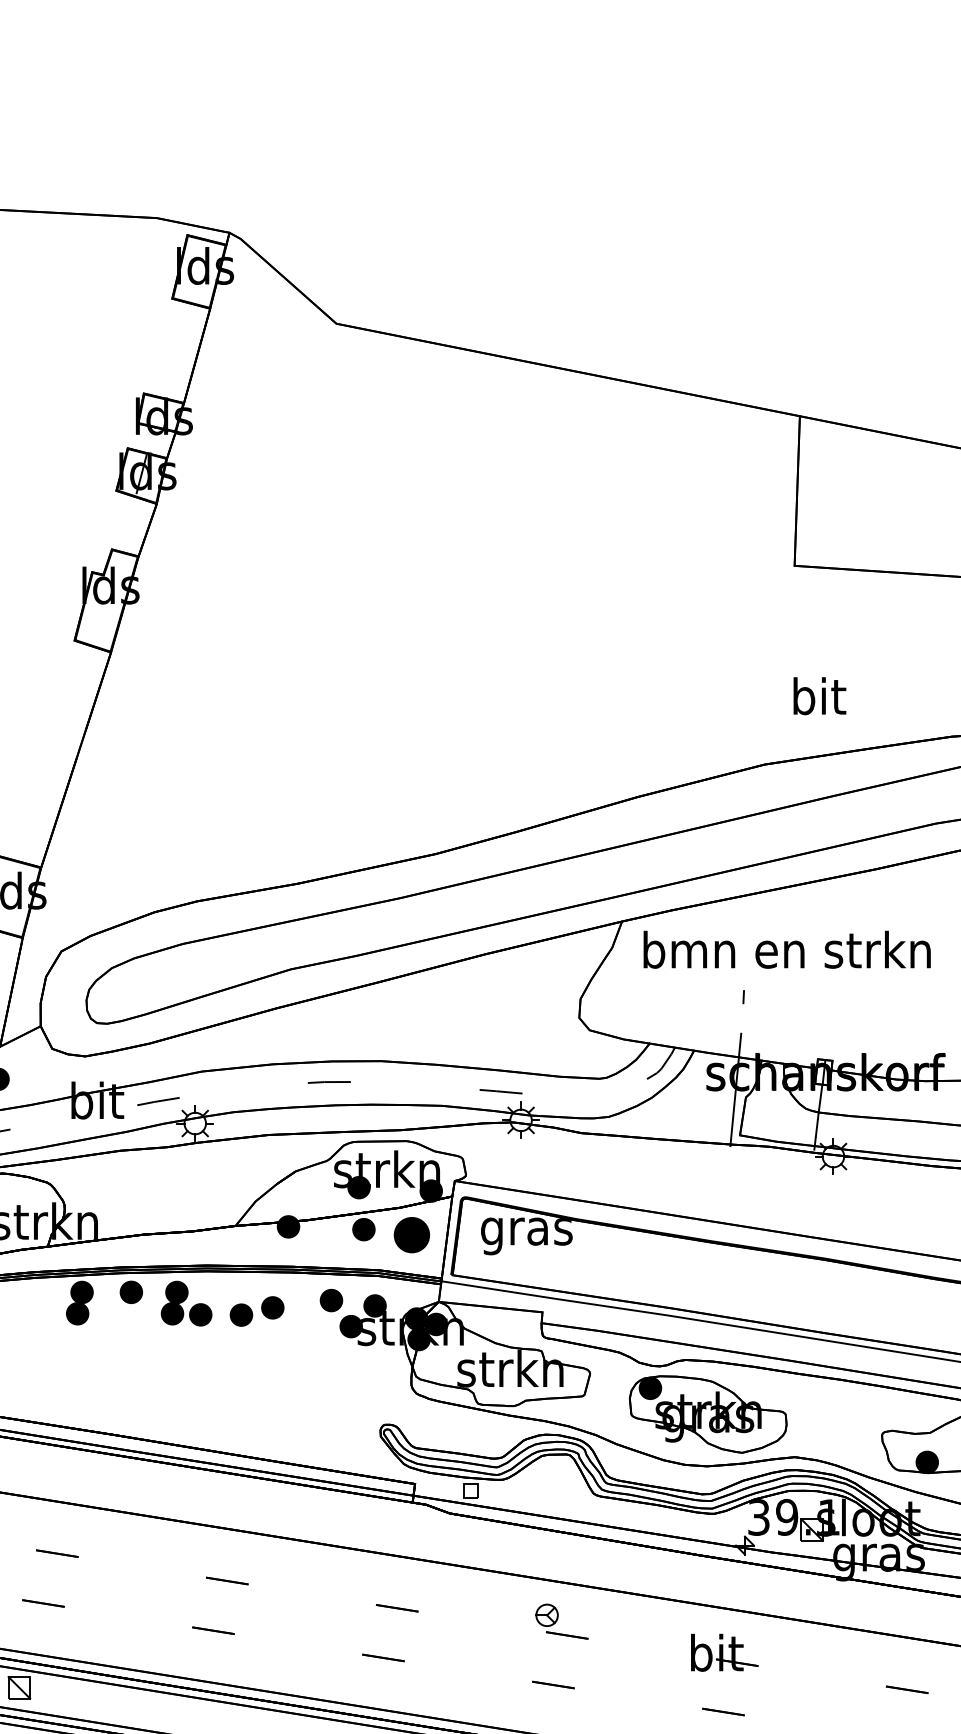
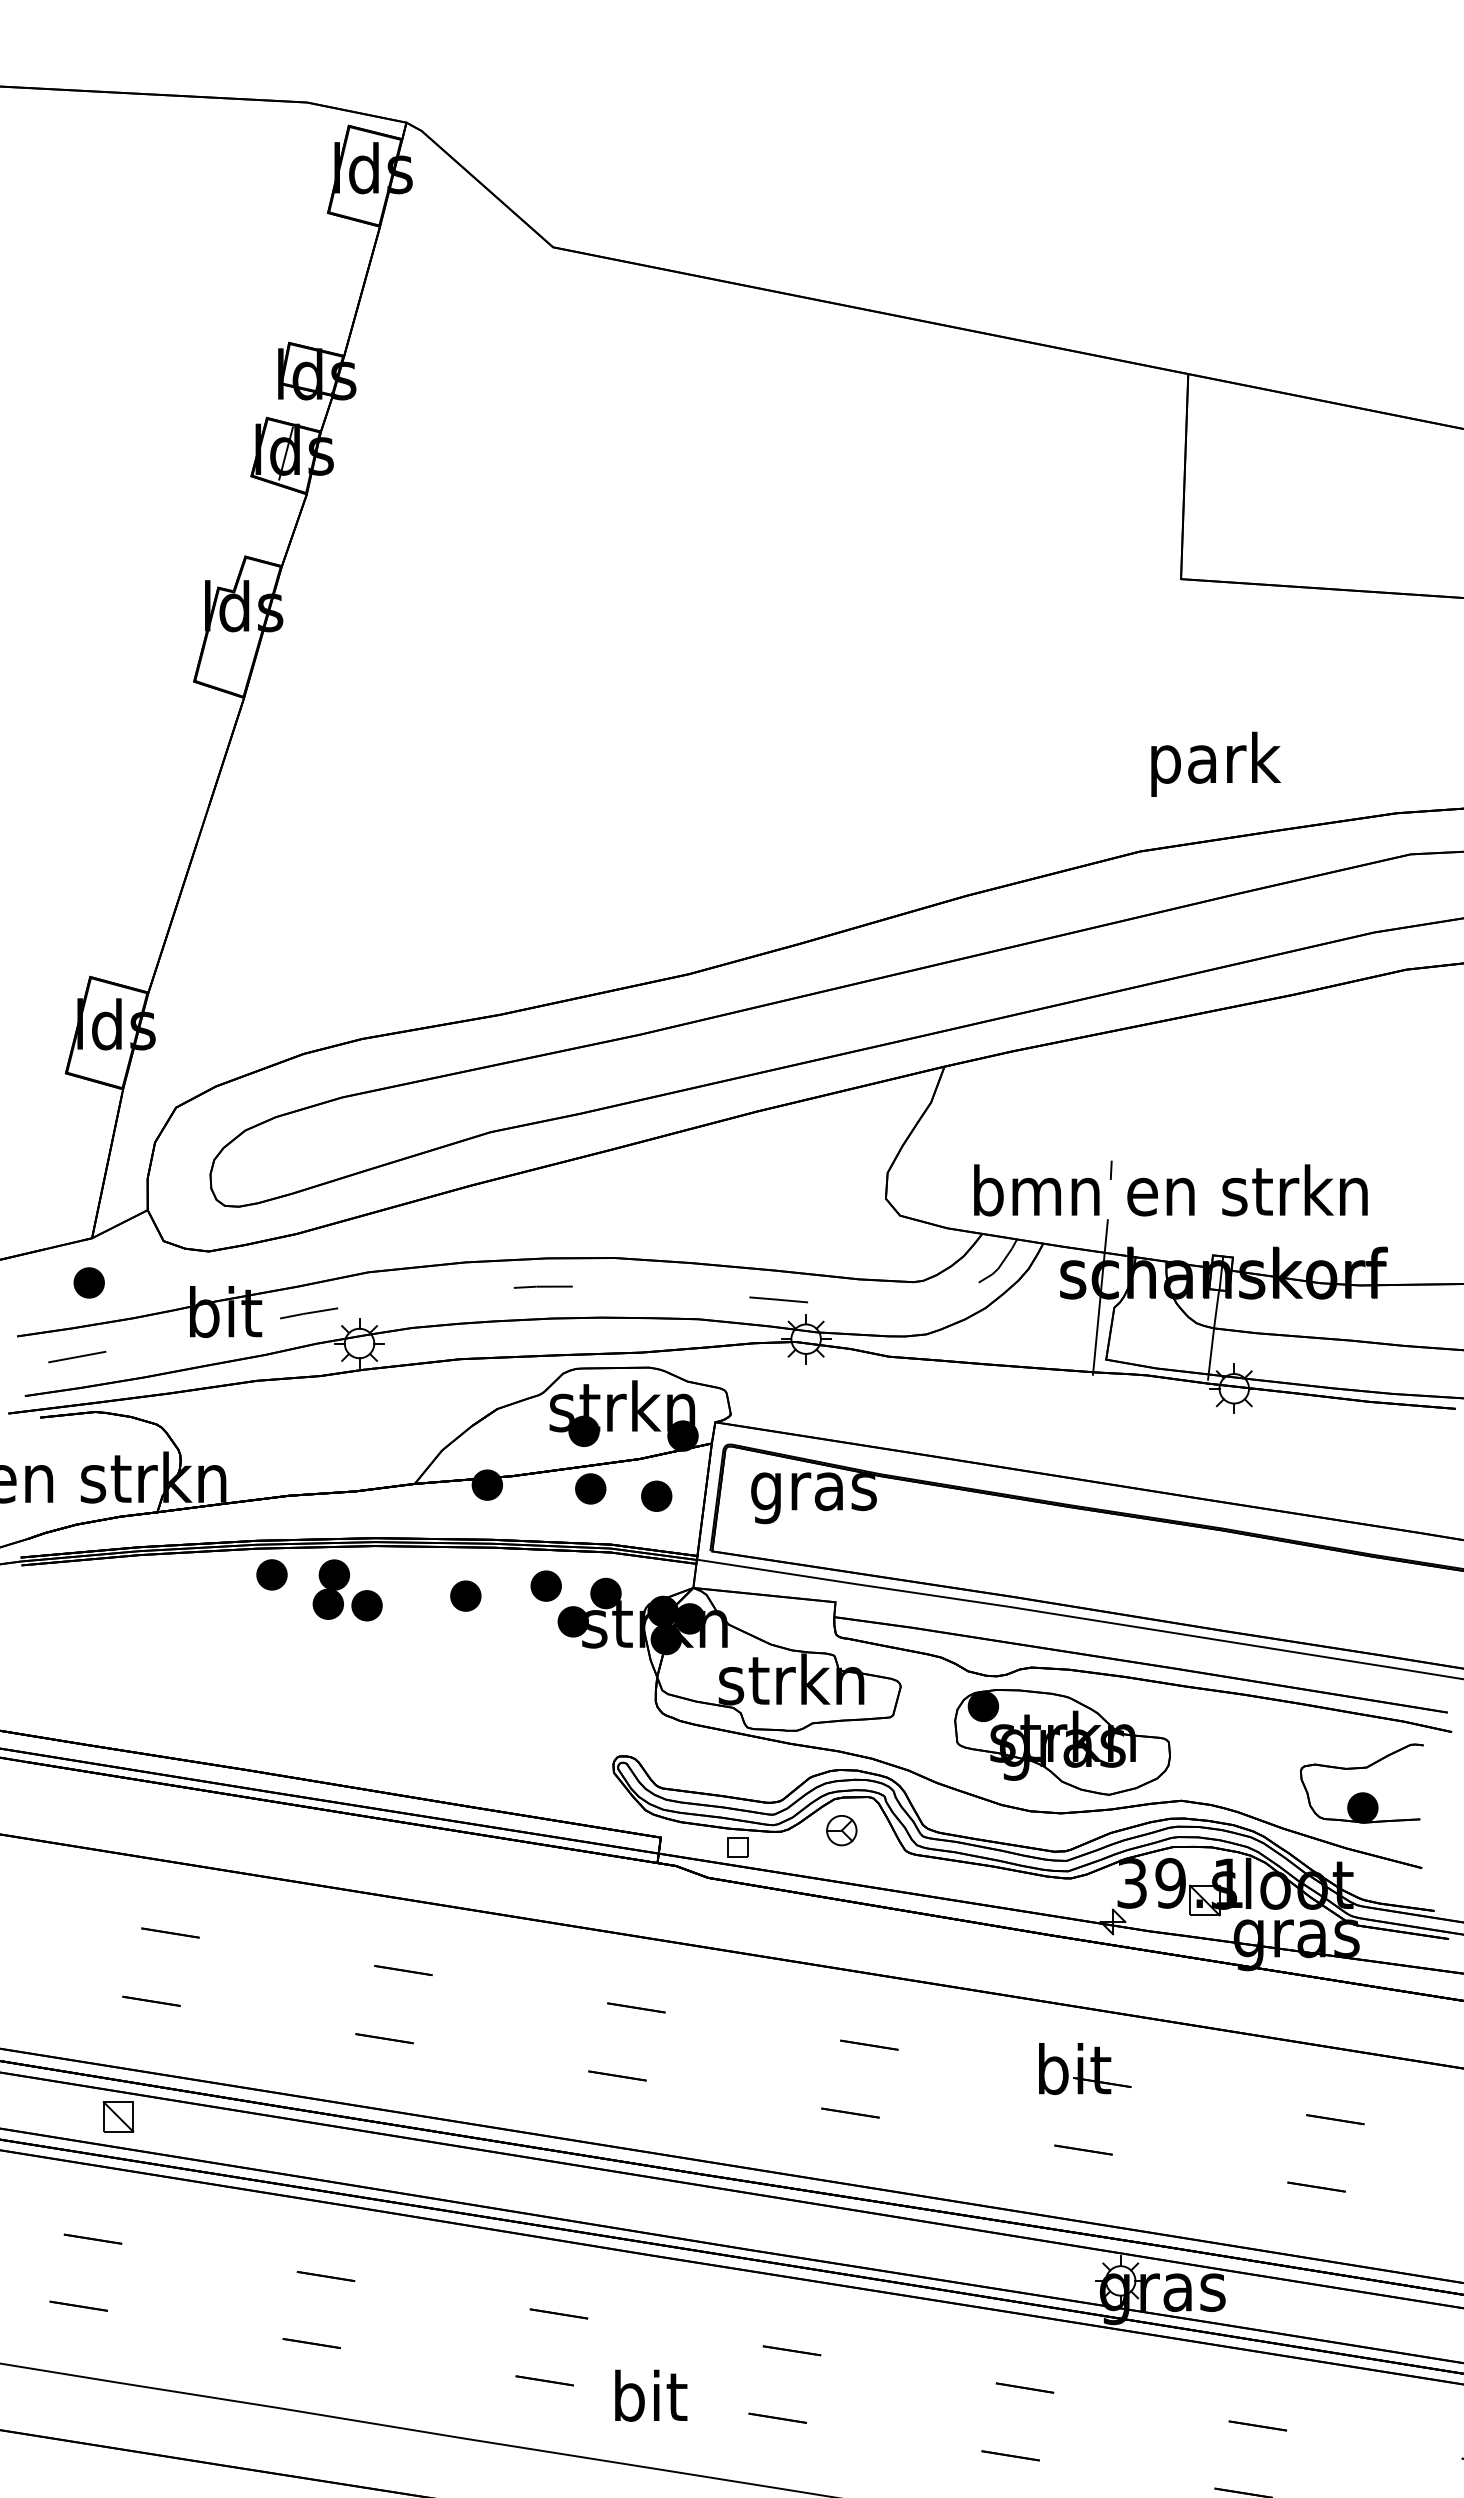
text: (820, 700) -> (1216, 763), bit -> park
text: (786, 949) -> (1170, 1190), moved
part: (411, 1234) -> (656, 1495), size x0.62
part: (79, 1303) -> (200, 1589), removed
part: (241, 1314) -> (422, 1605), removed
part: (546, 1615) -> (841, 1830), moved

